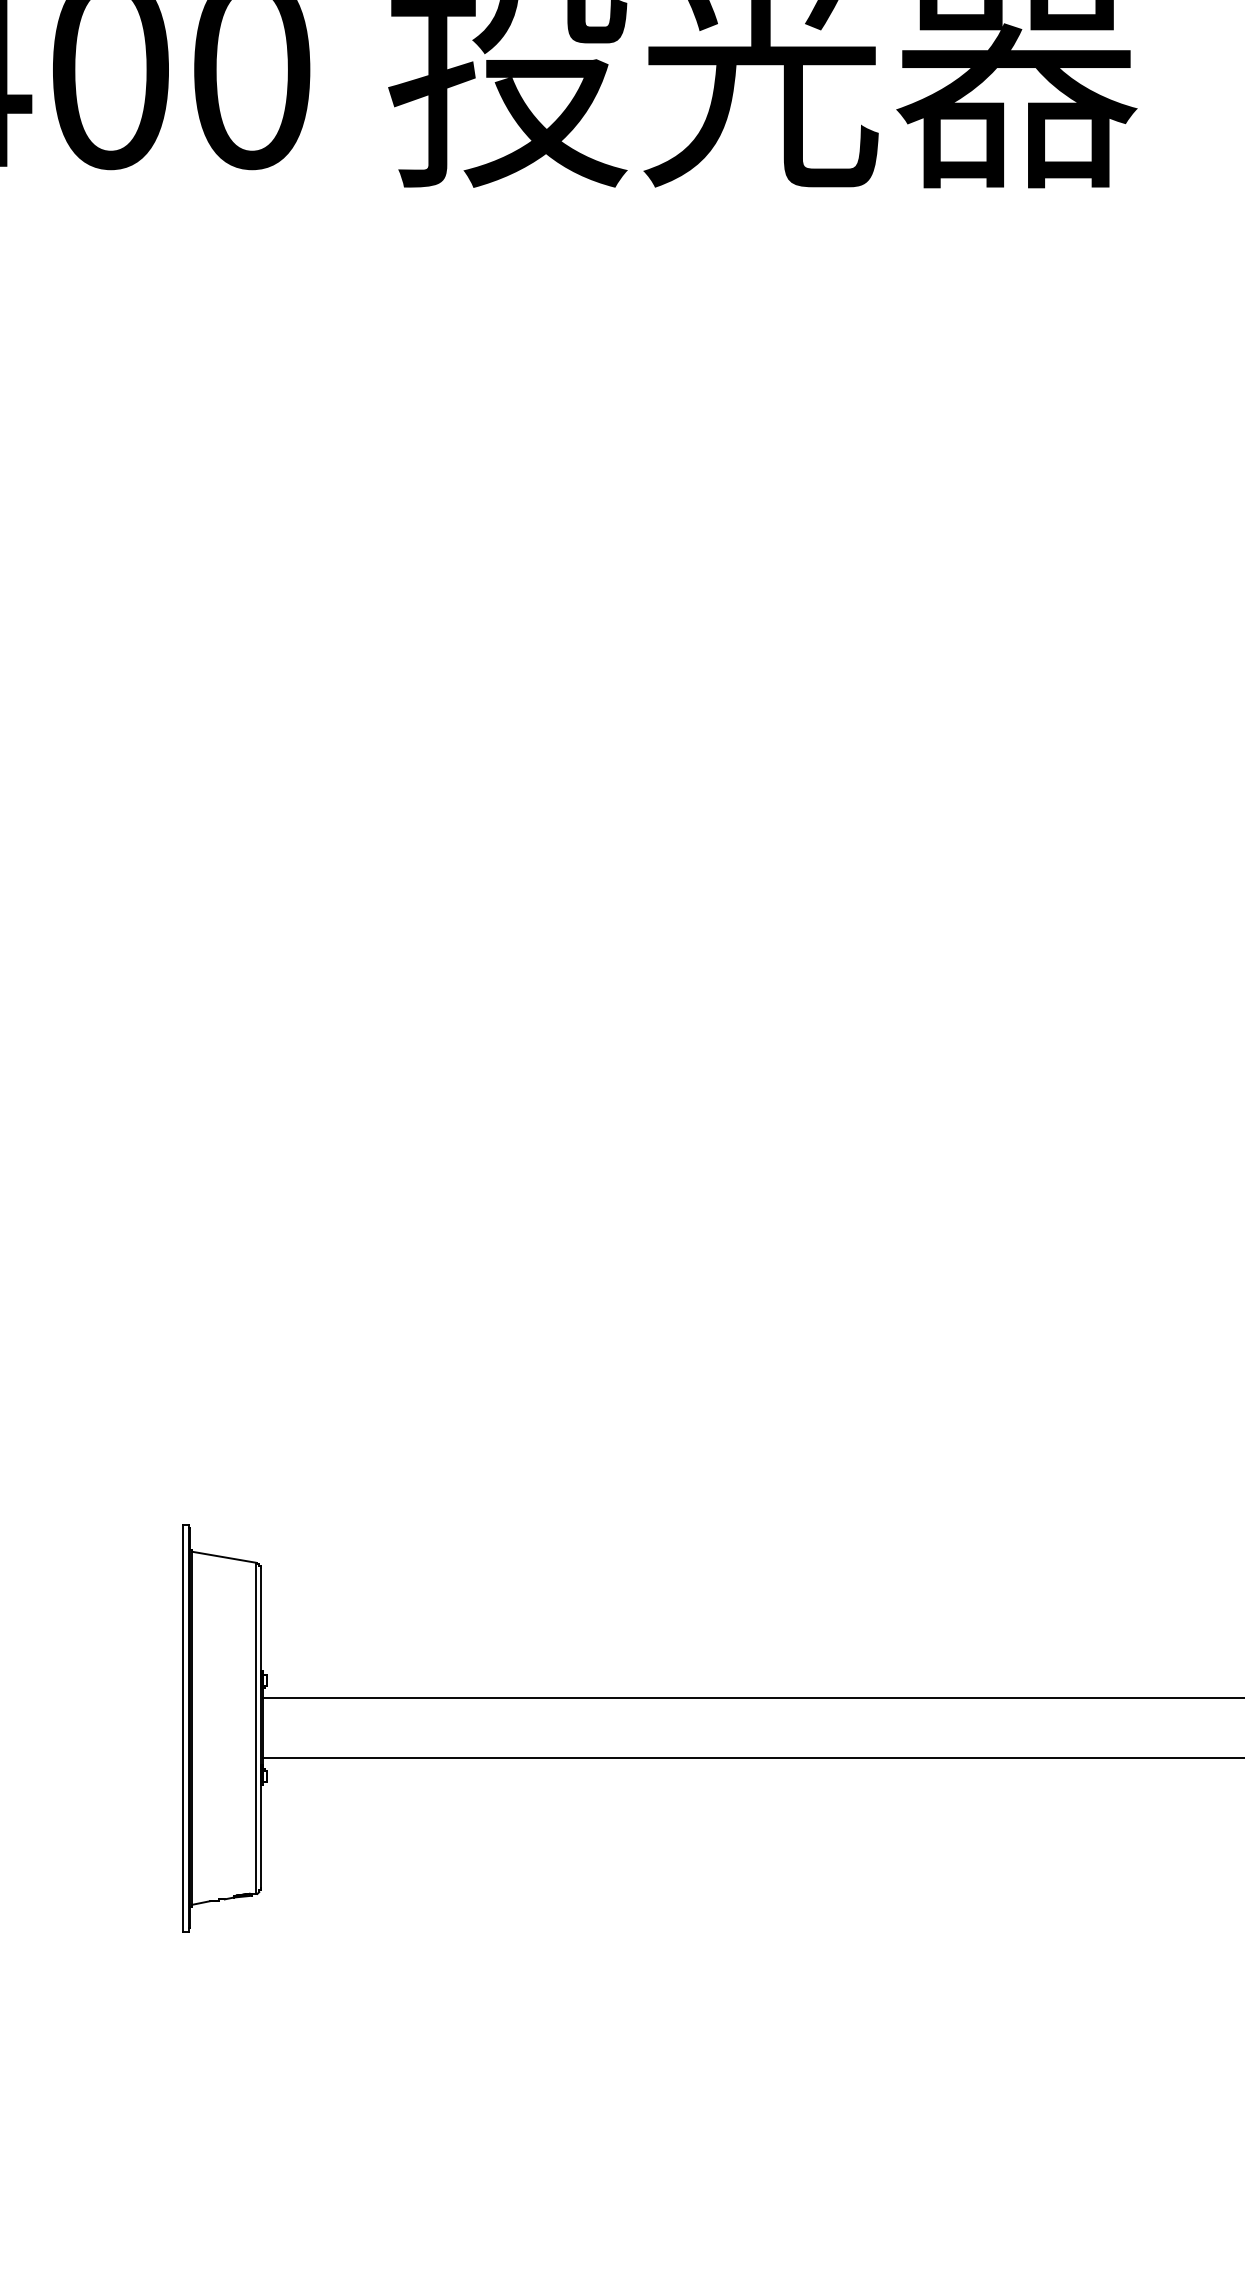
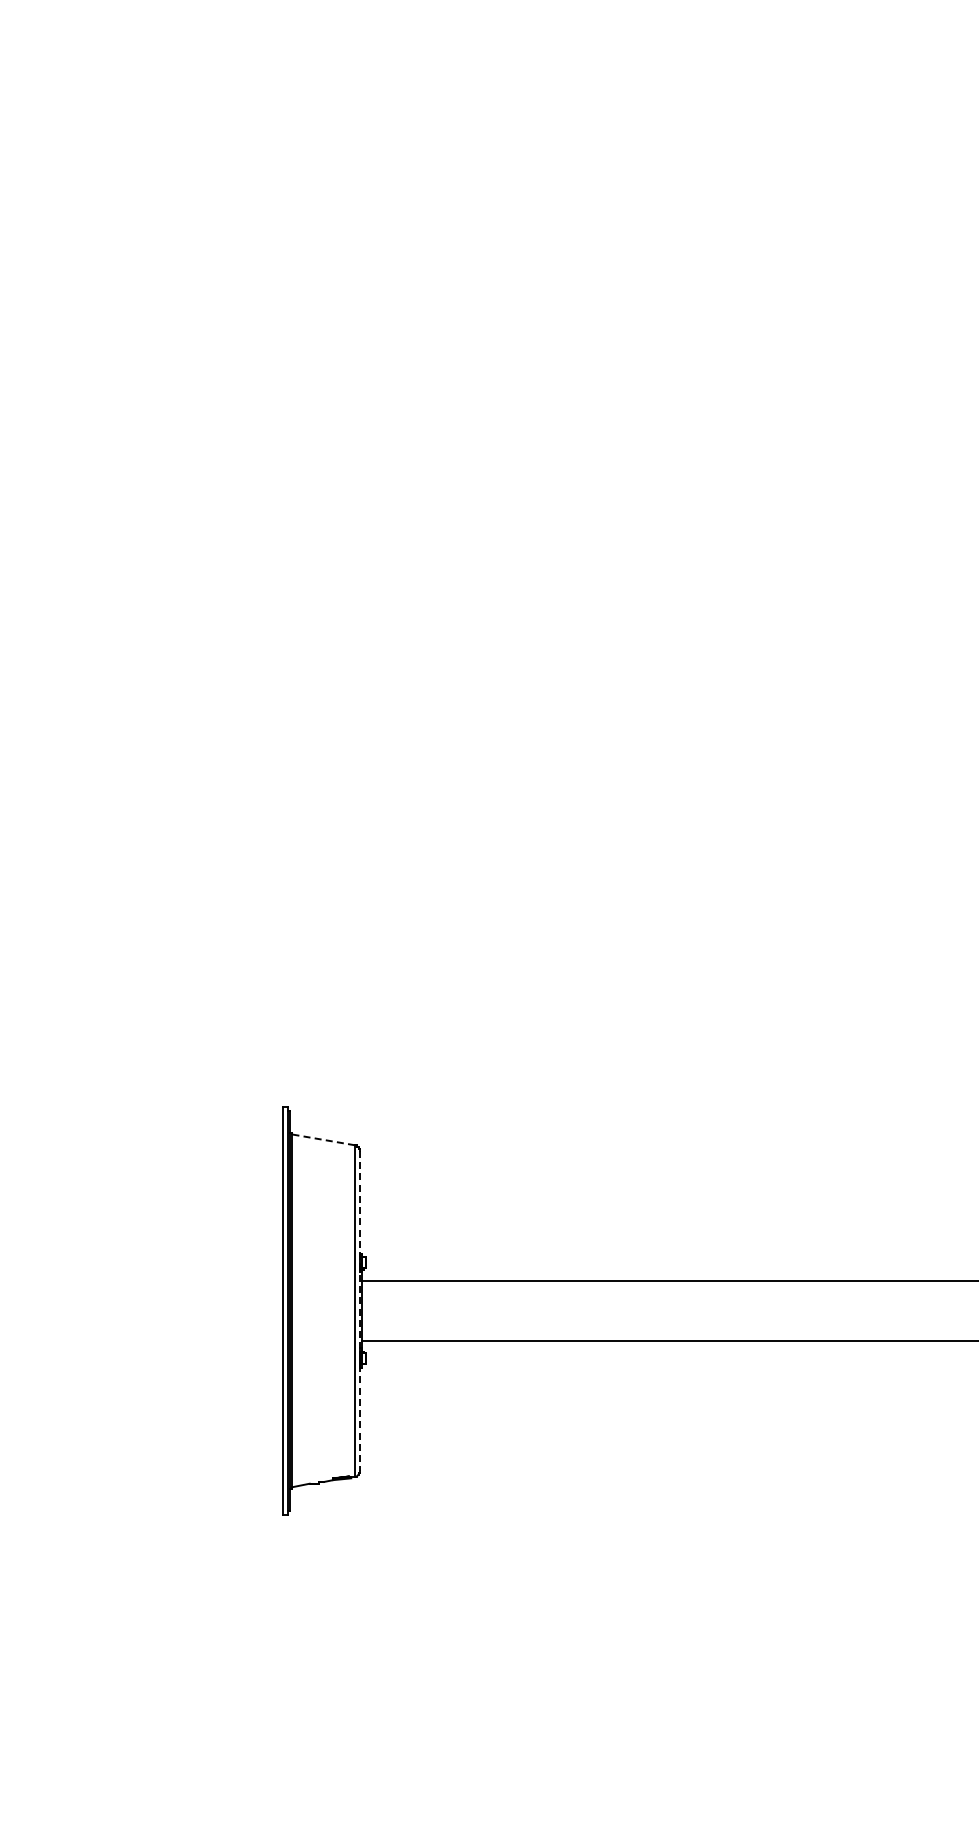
line: (223, 1557) -> (322, 1140), solid -> dashed
line: (261, 1728) -> (360, 1311), solid -> dashed

